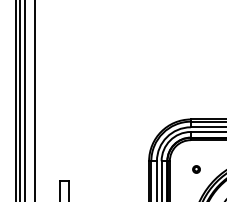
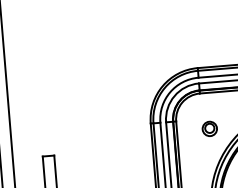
part: (196, 169) -> (209, 128), size x1.67

